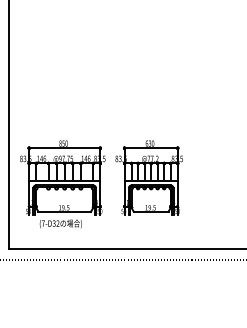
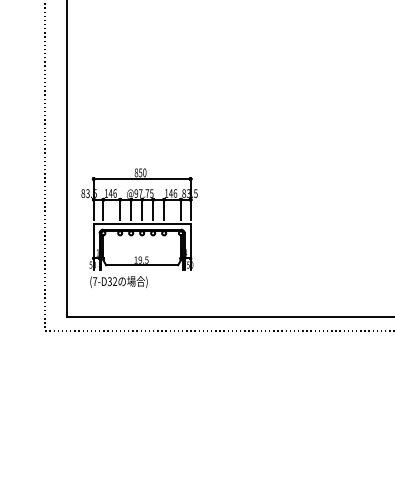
part: (149, 177) -> (257, 219), removed
text: (60, 223) -> (118, 281), moved

